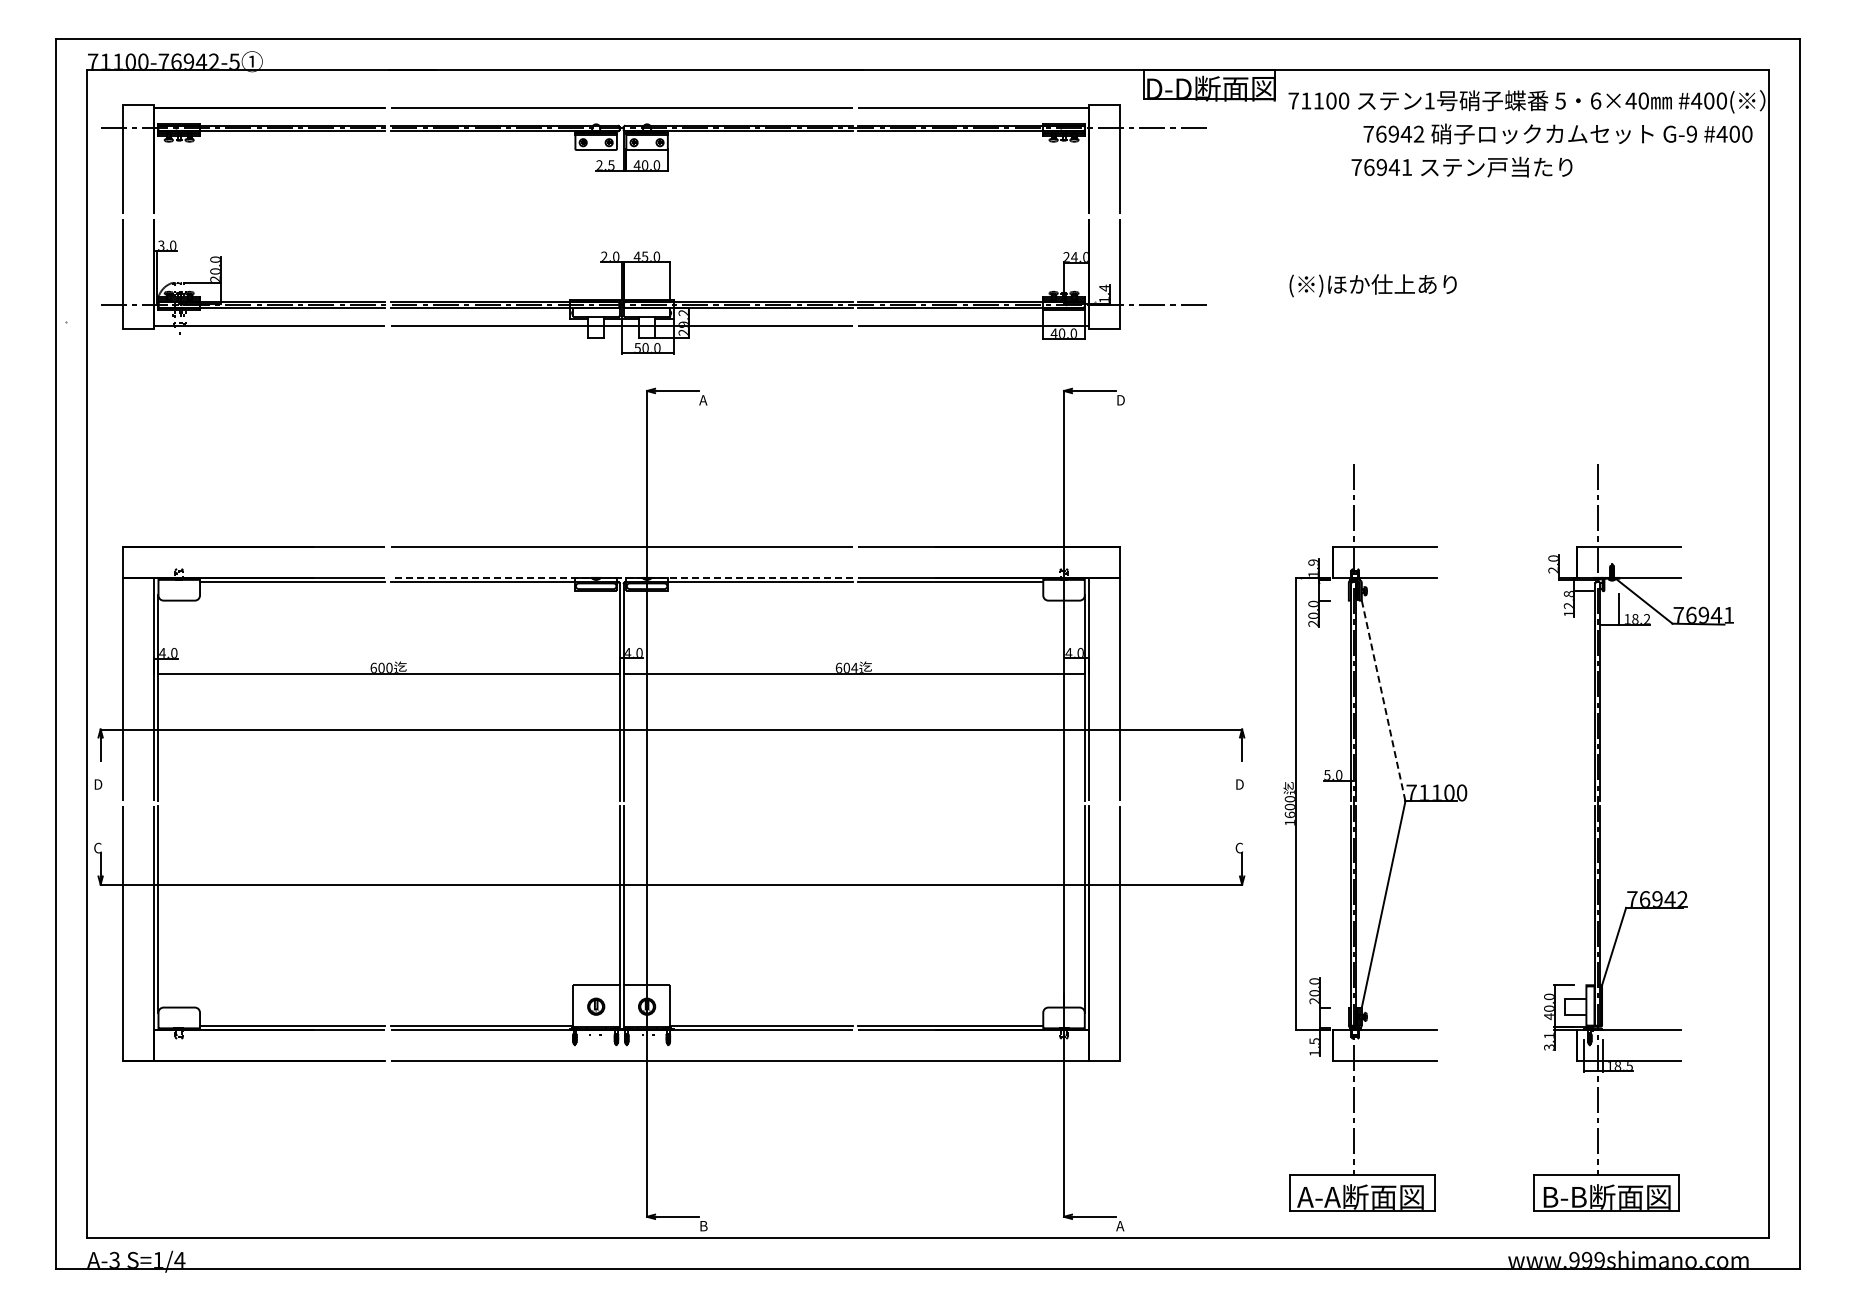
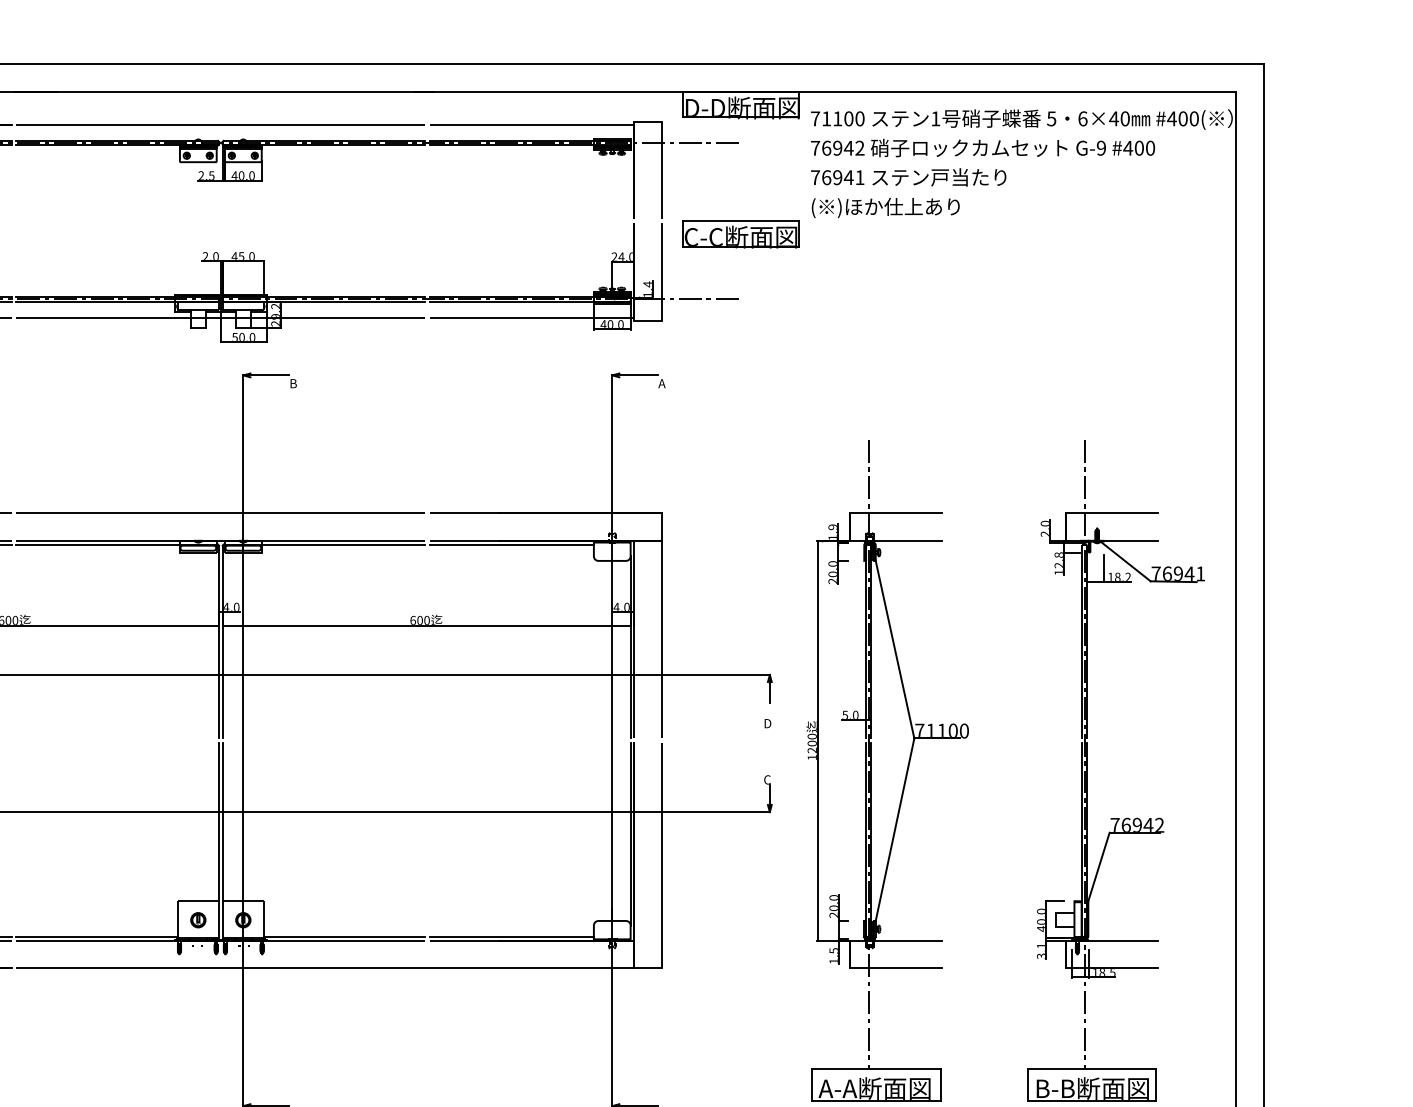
text: (1557, 133) -> (982, 147), moved
text: (1461, 166) -> (908, 176), moved
part: (1209, 231) -> (740, 234), added
text: (1372, 285) -> (885, 207), moved
text: (703, 400) -> (293, 383), A -> B
text: (1120, 400) -> (662, 383), D -> A
line: (621, 577) -> (220, 540), dashed -> solid
text: (854, 667) -> (426, 620), 604 -> 600
line: (1383, 700) -> (894, 649), dashed -> solid
text: (1289, 814) -> (811, 750), 1600 -> 1200

